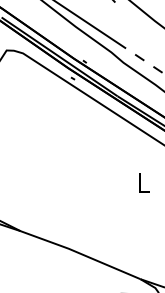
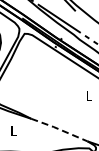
line: (80, 253) -> (59, 129), solid -> dashed

